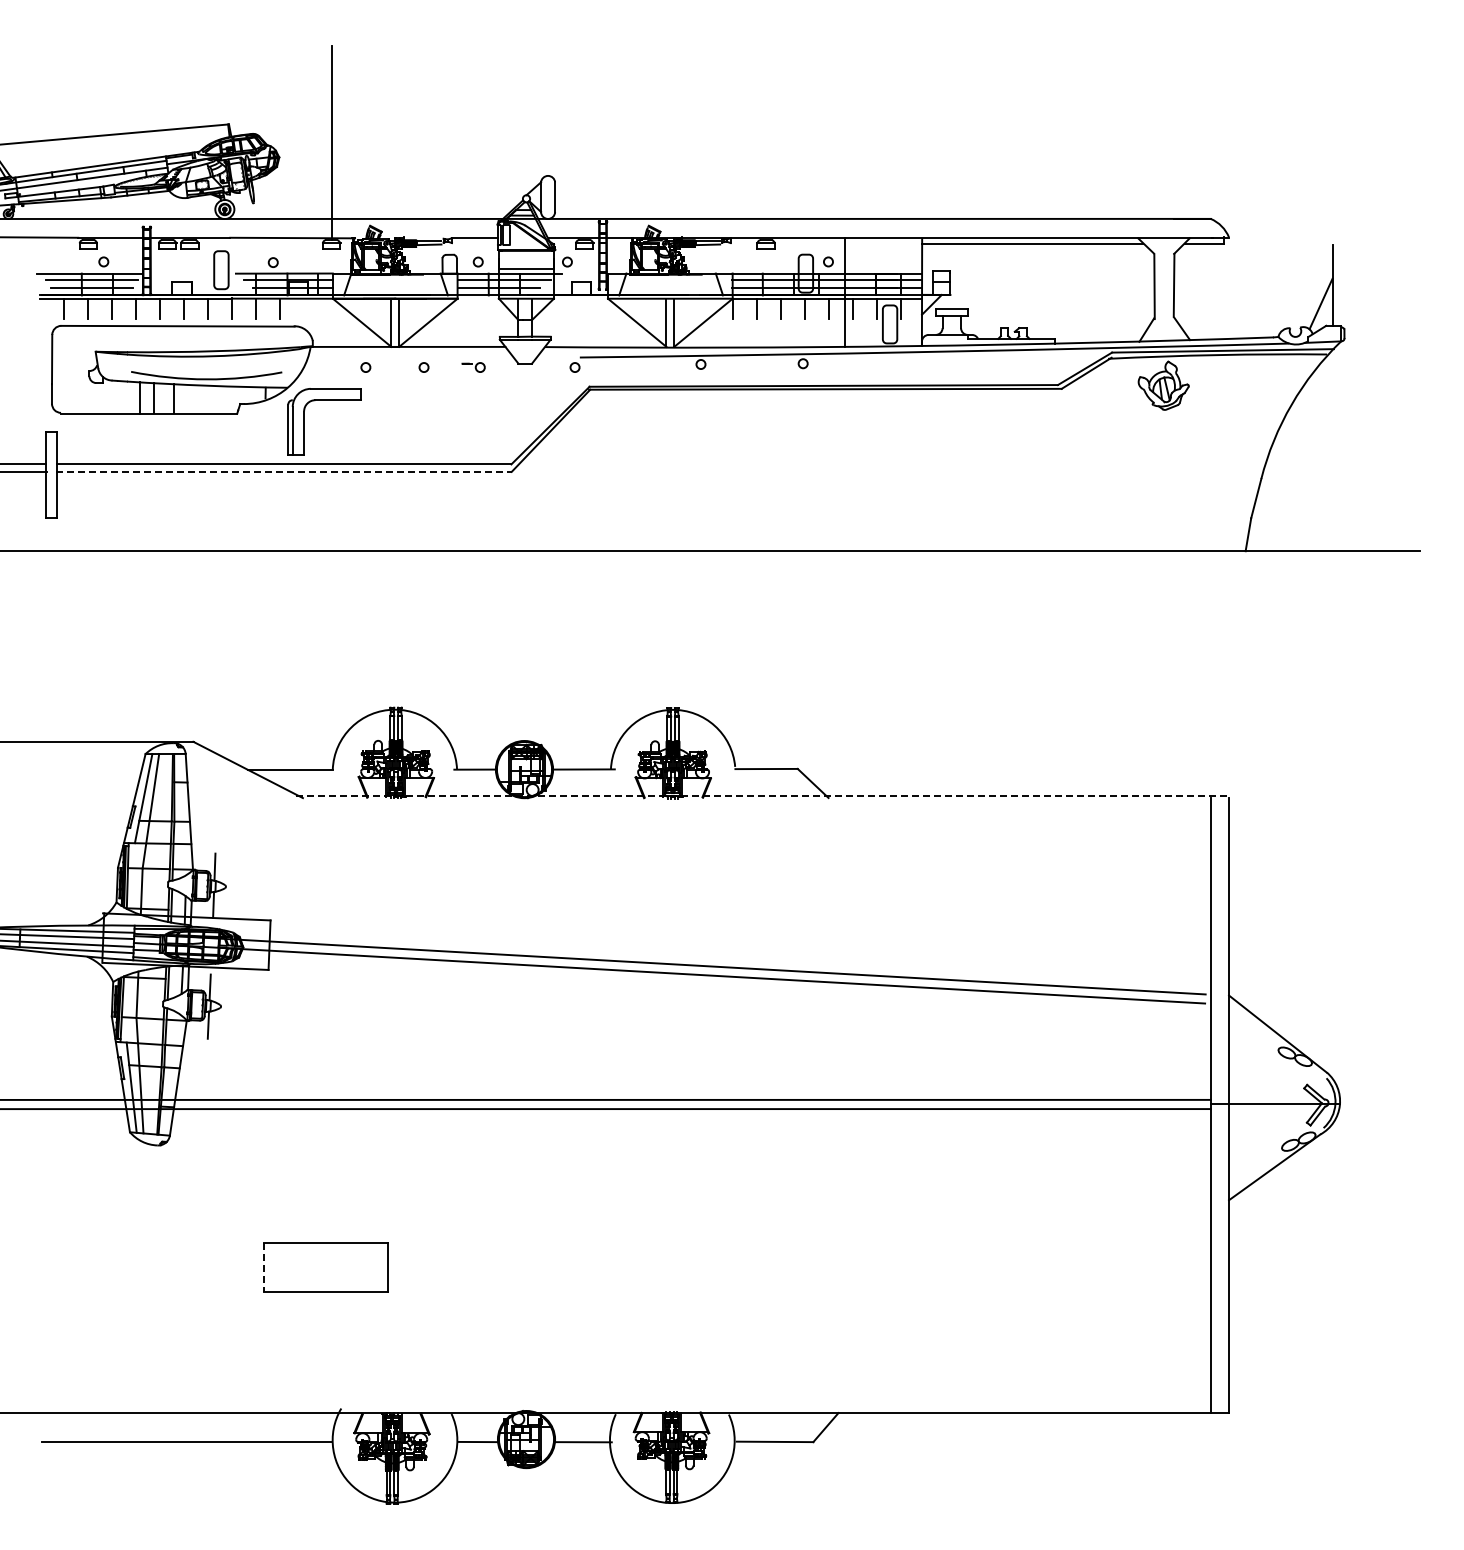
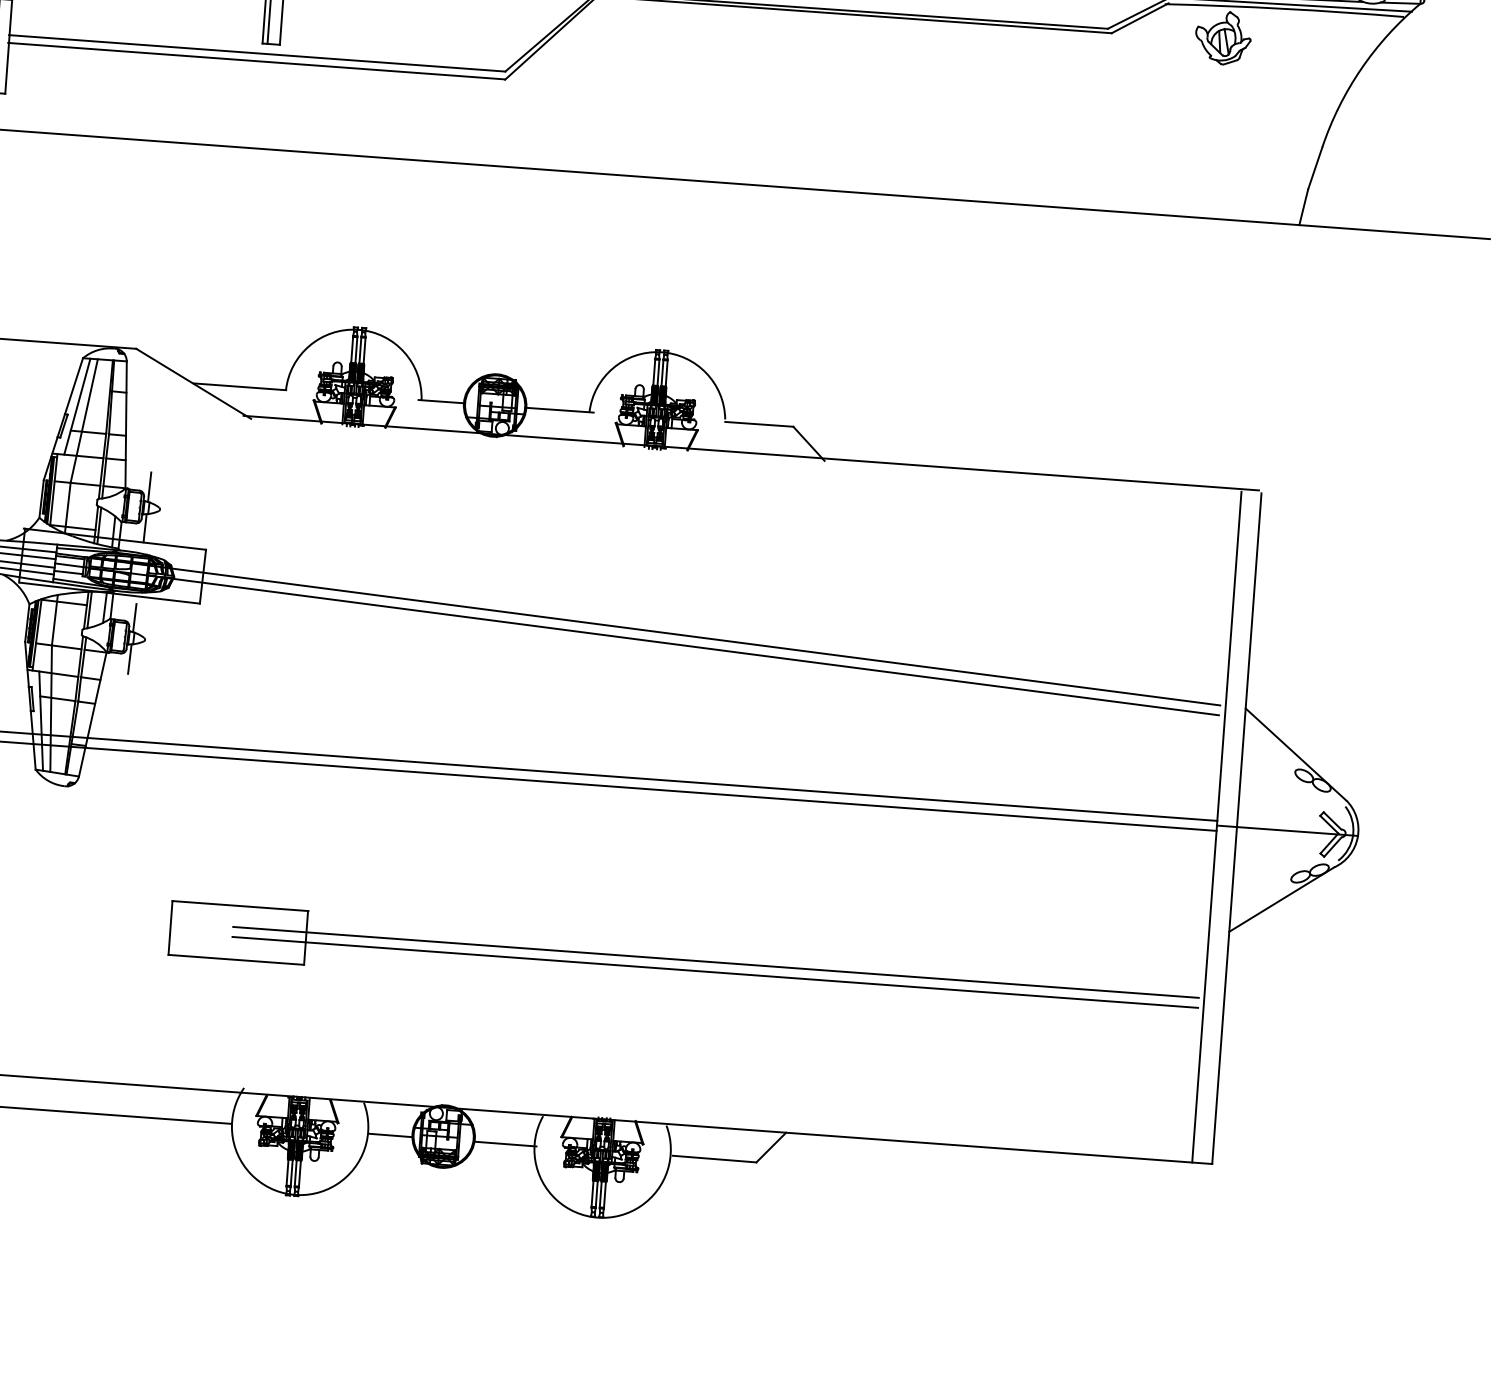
line: (283, 471) -> (256, 61), dashed -> solid
line: (761, 795) -> (751, 452), dashed -> solid
line: (762, 1262) -> (715, 962), added
line: (263, 1267) -> (170, 927), dashed -> solid
line: (762, 1271) -> (714, 972), added

